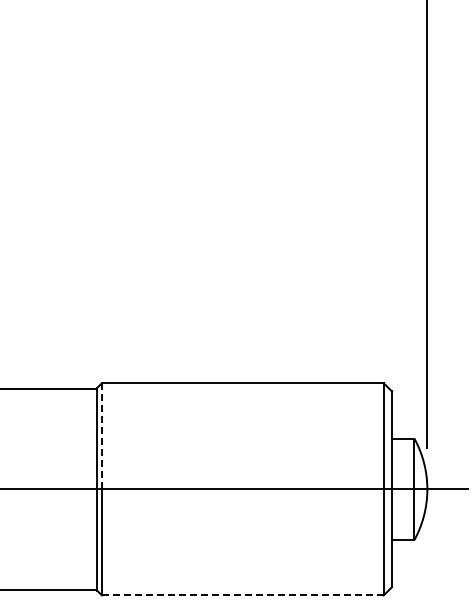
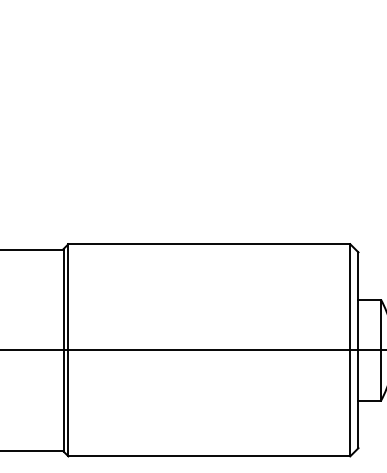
line: (101, 436) -> (67, 297), dashed -> solid
line: (242, 595) -> (208, 456), dashed -> solid

